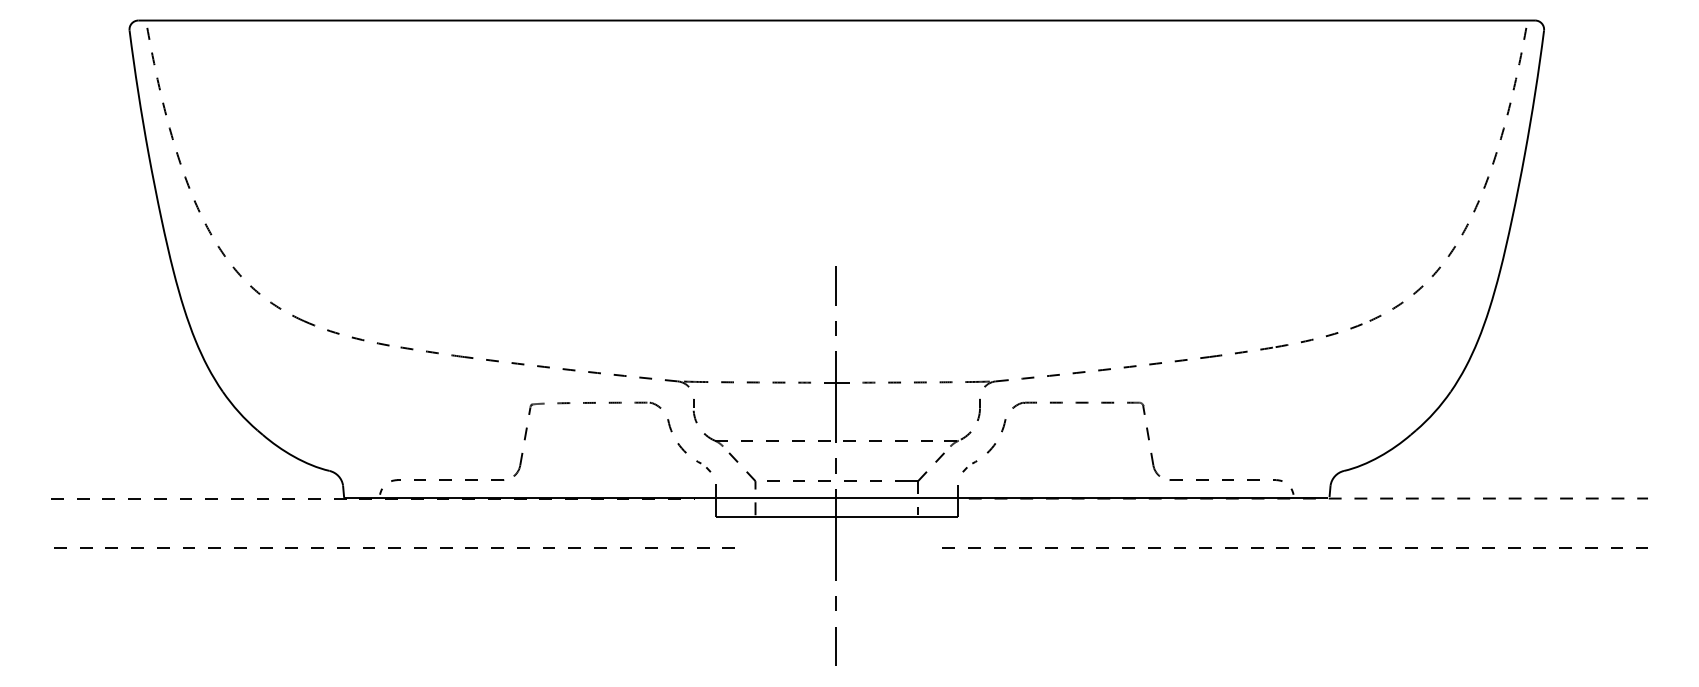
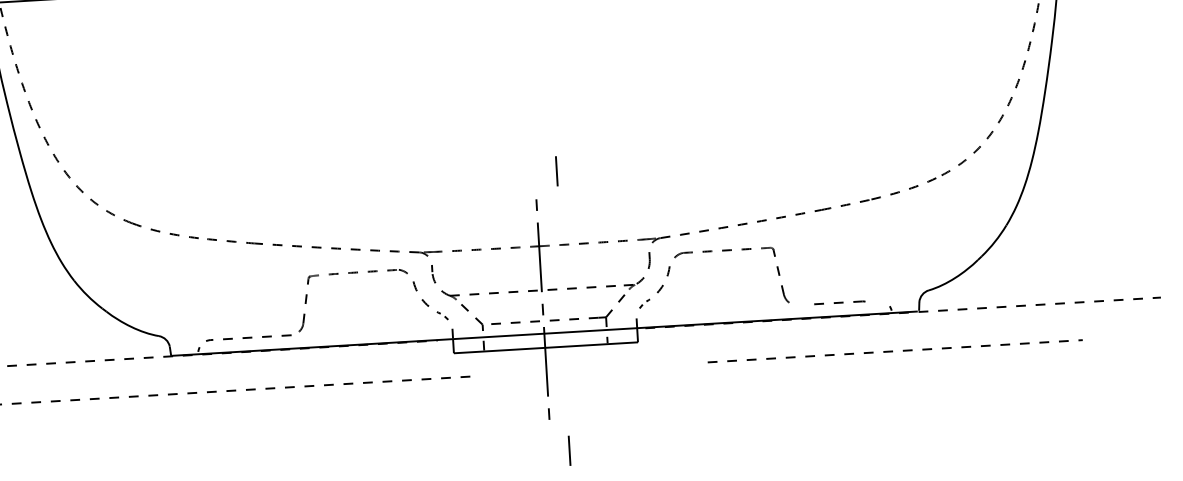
line: (835, 285) -> (556, 171), moved
part: (1225, 480) -> (839, 302), size x0.6
part: (1294, 547) -> (894, 350), size x0.7
line: (835, 646) -> (569, 450), moved

